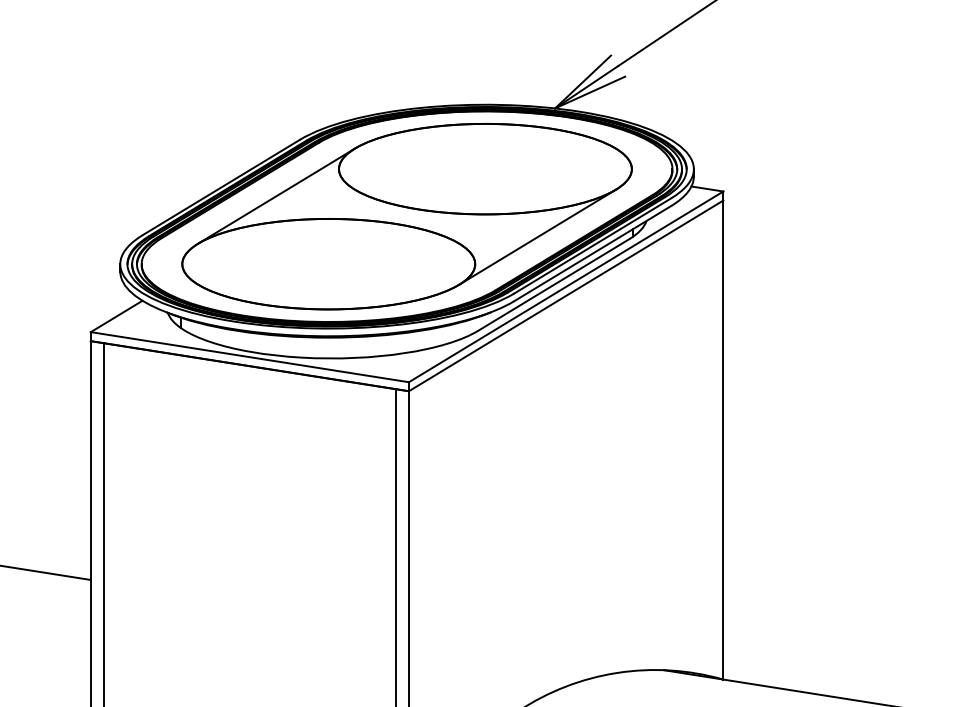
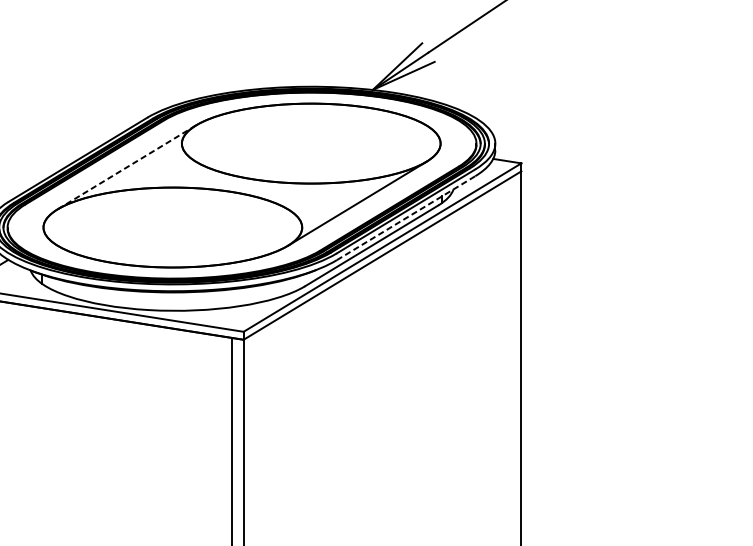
line: (276, 196) -> (126, 167), solid -> dashed
line: (592, 253) -> (405, 218), solid -> dashed

